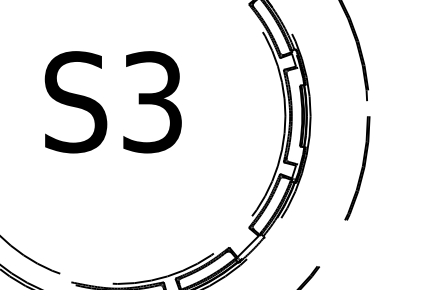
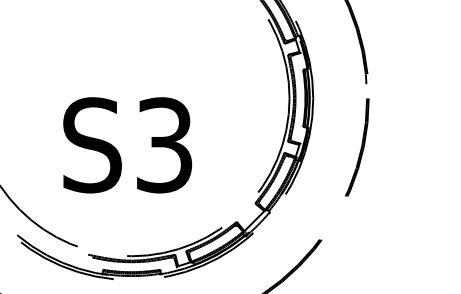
text: (113, 102) -> (127, 145), moved

